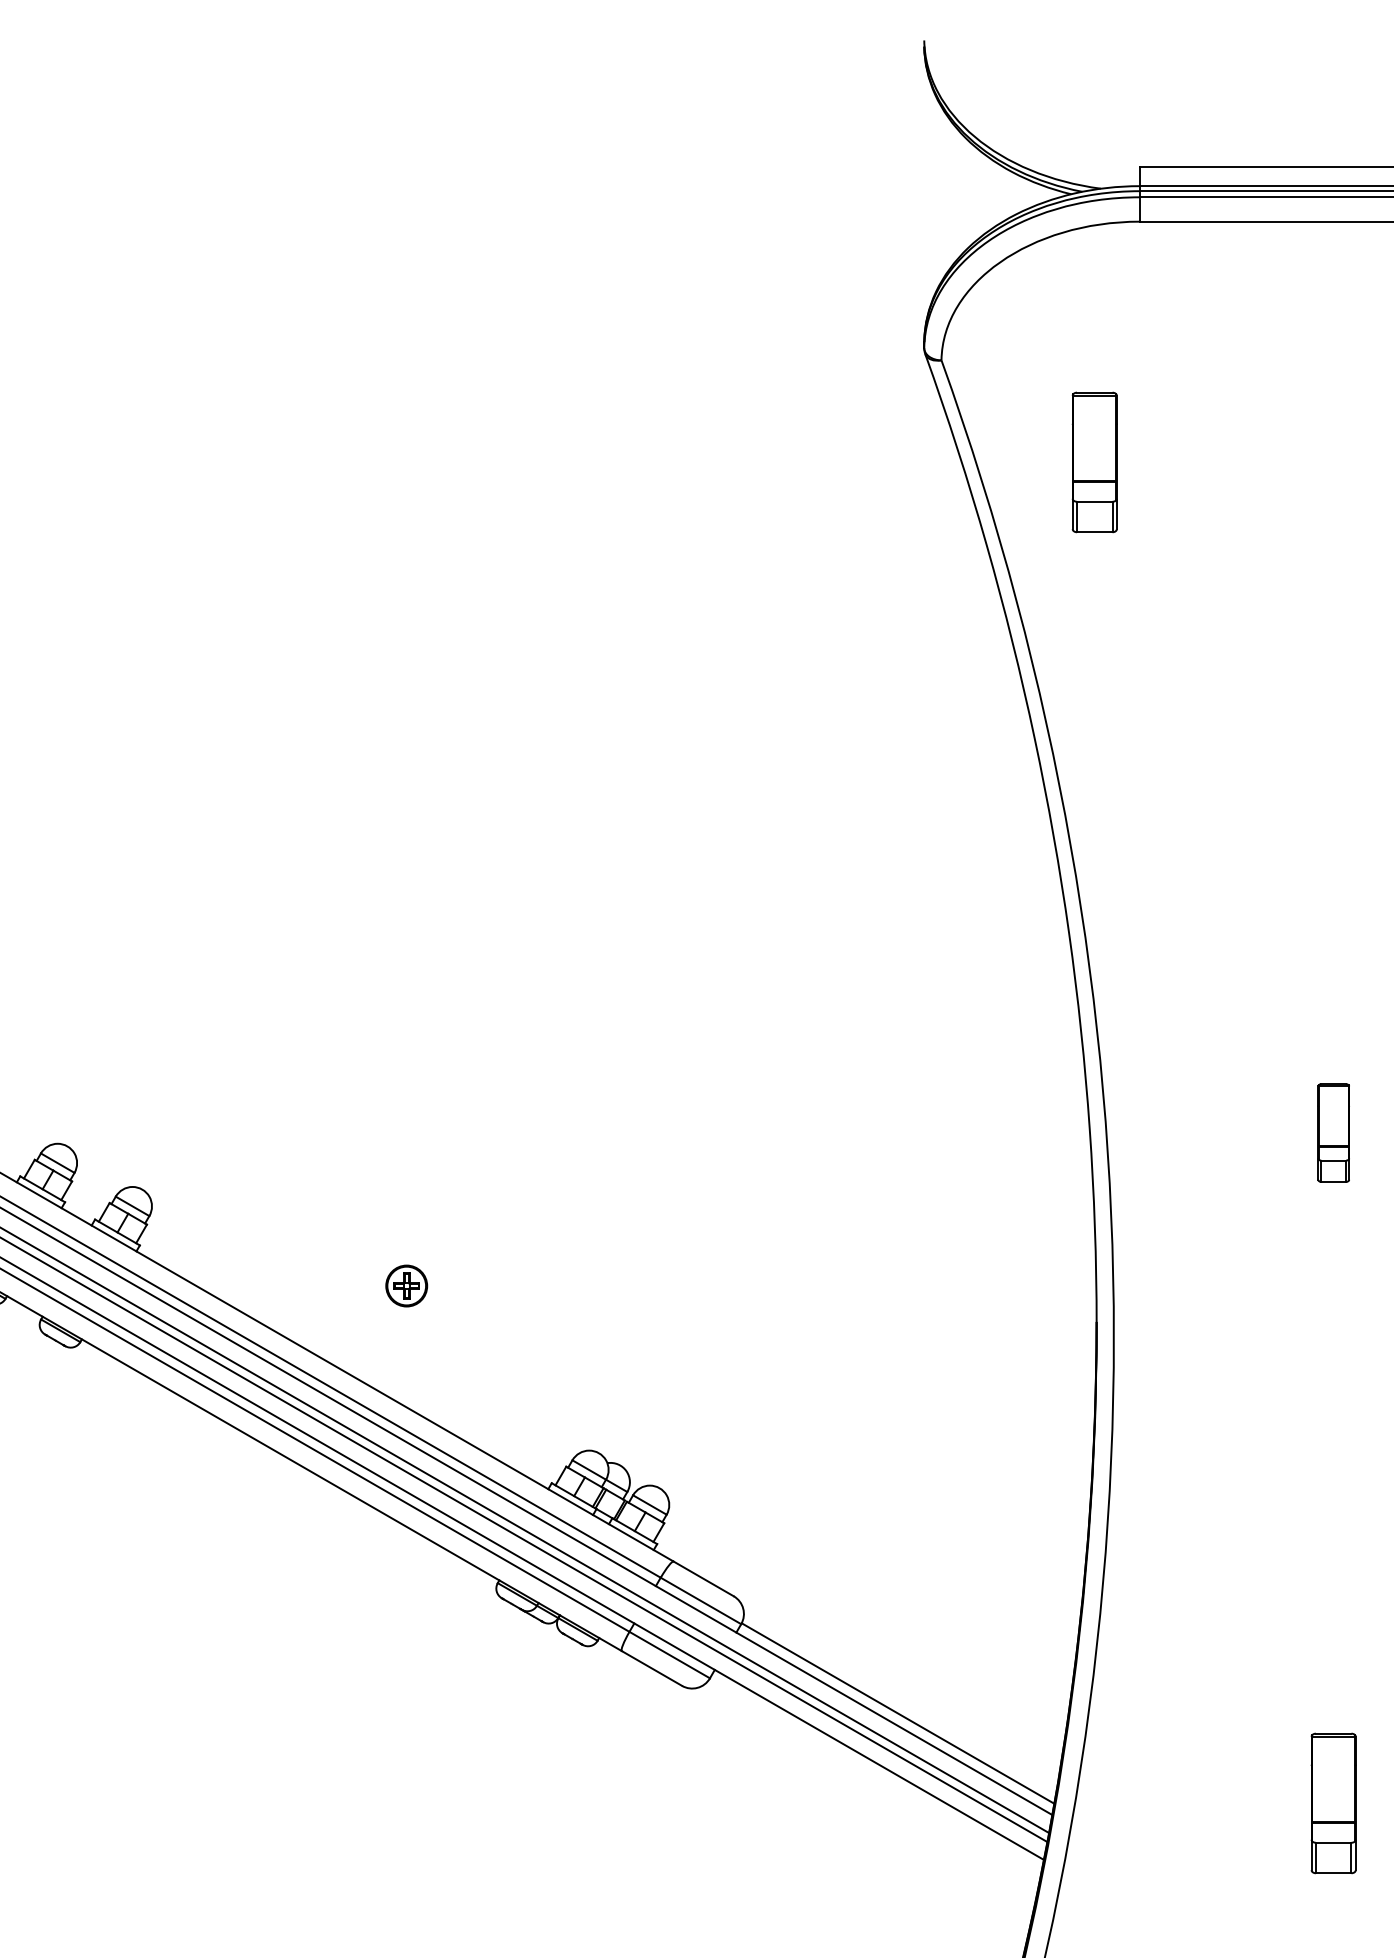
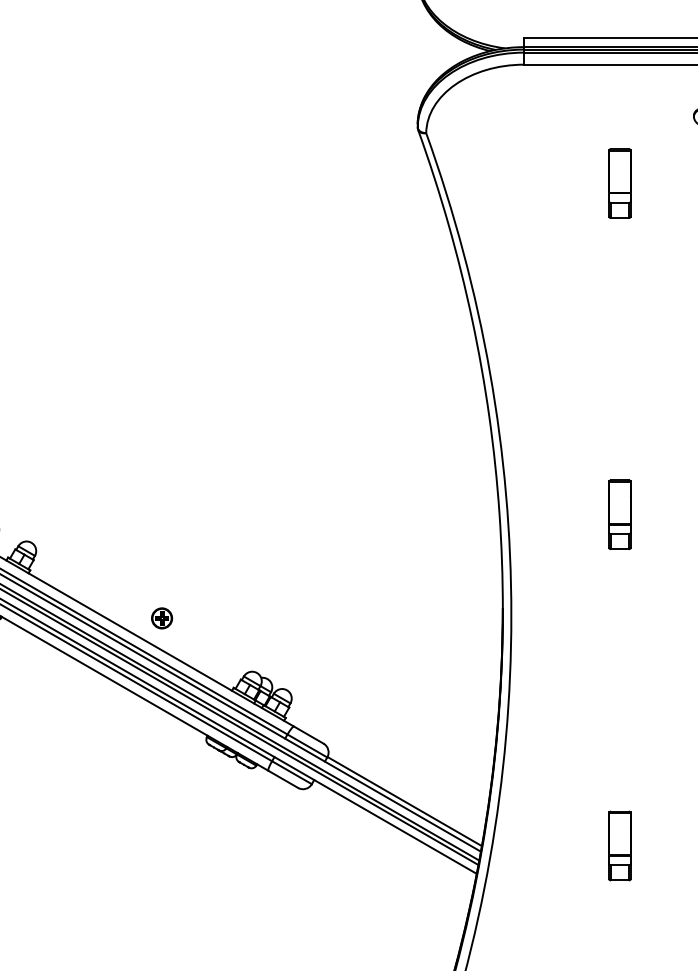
part: (1093, 462) -> (619, 183), moved
part: (1332, 1132) -> (619, 514), size x1.43
part: (407, 1286) -> (162, 618), moved

